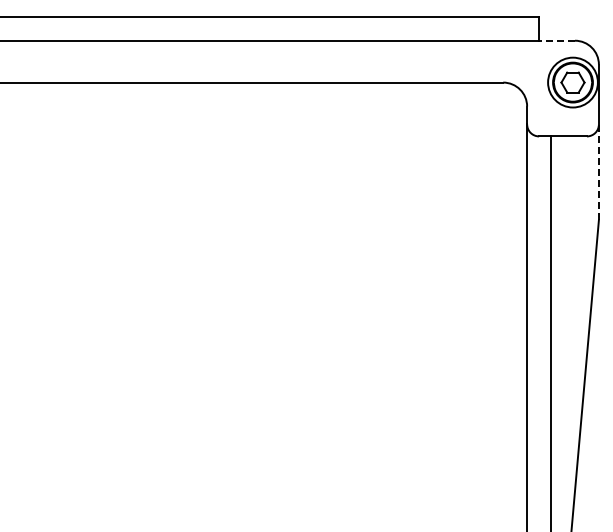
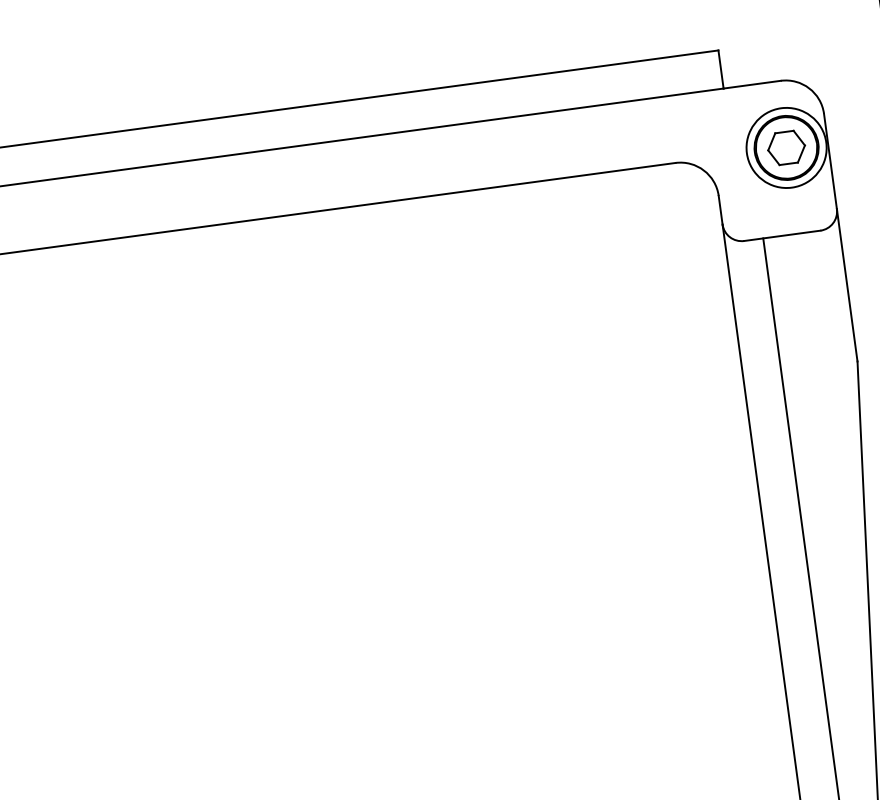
line: (557, 40) -> (752, 84), dashed -> solid
line: (598, 172) -> (846, 285), dashed -> solid

